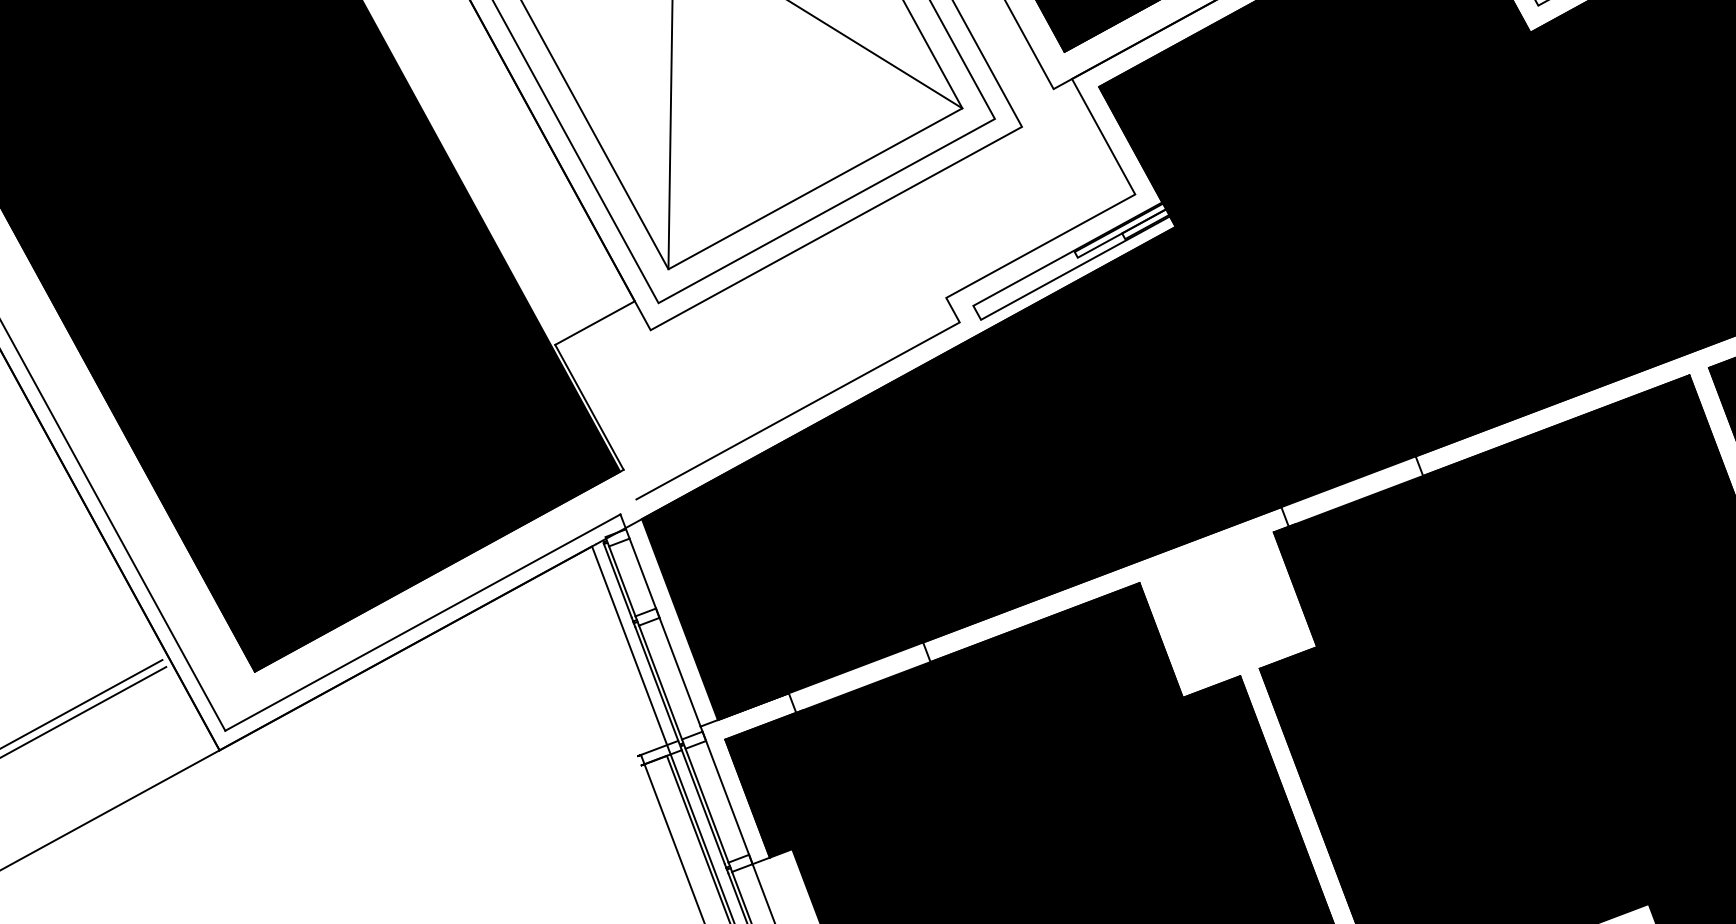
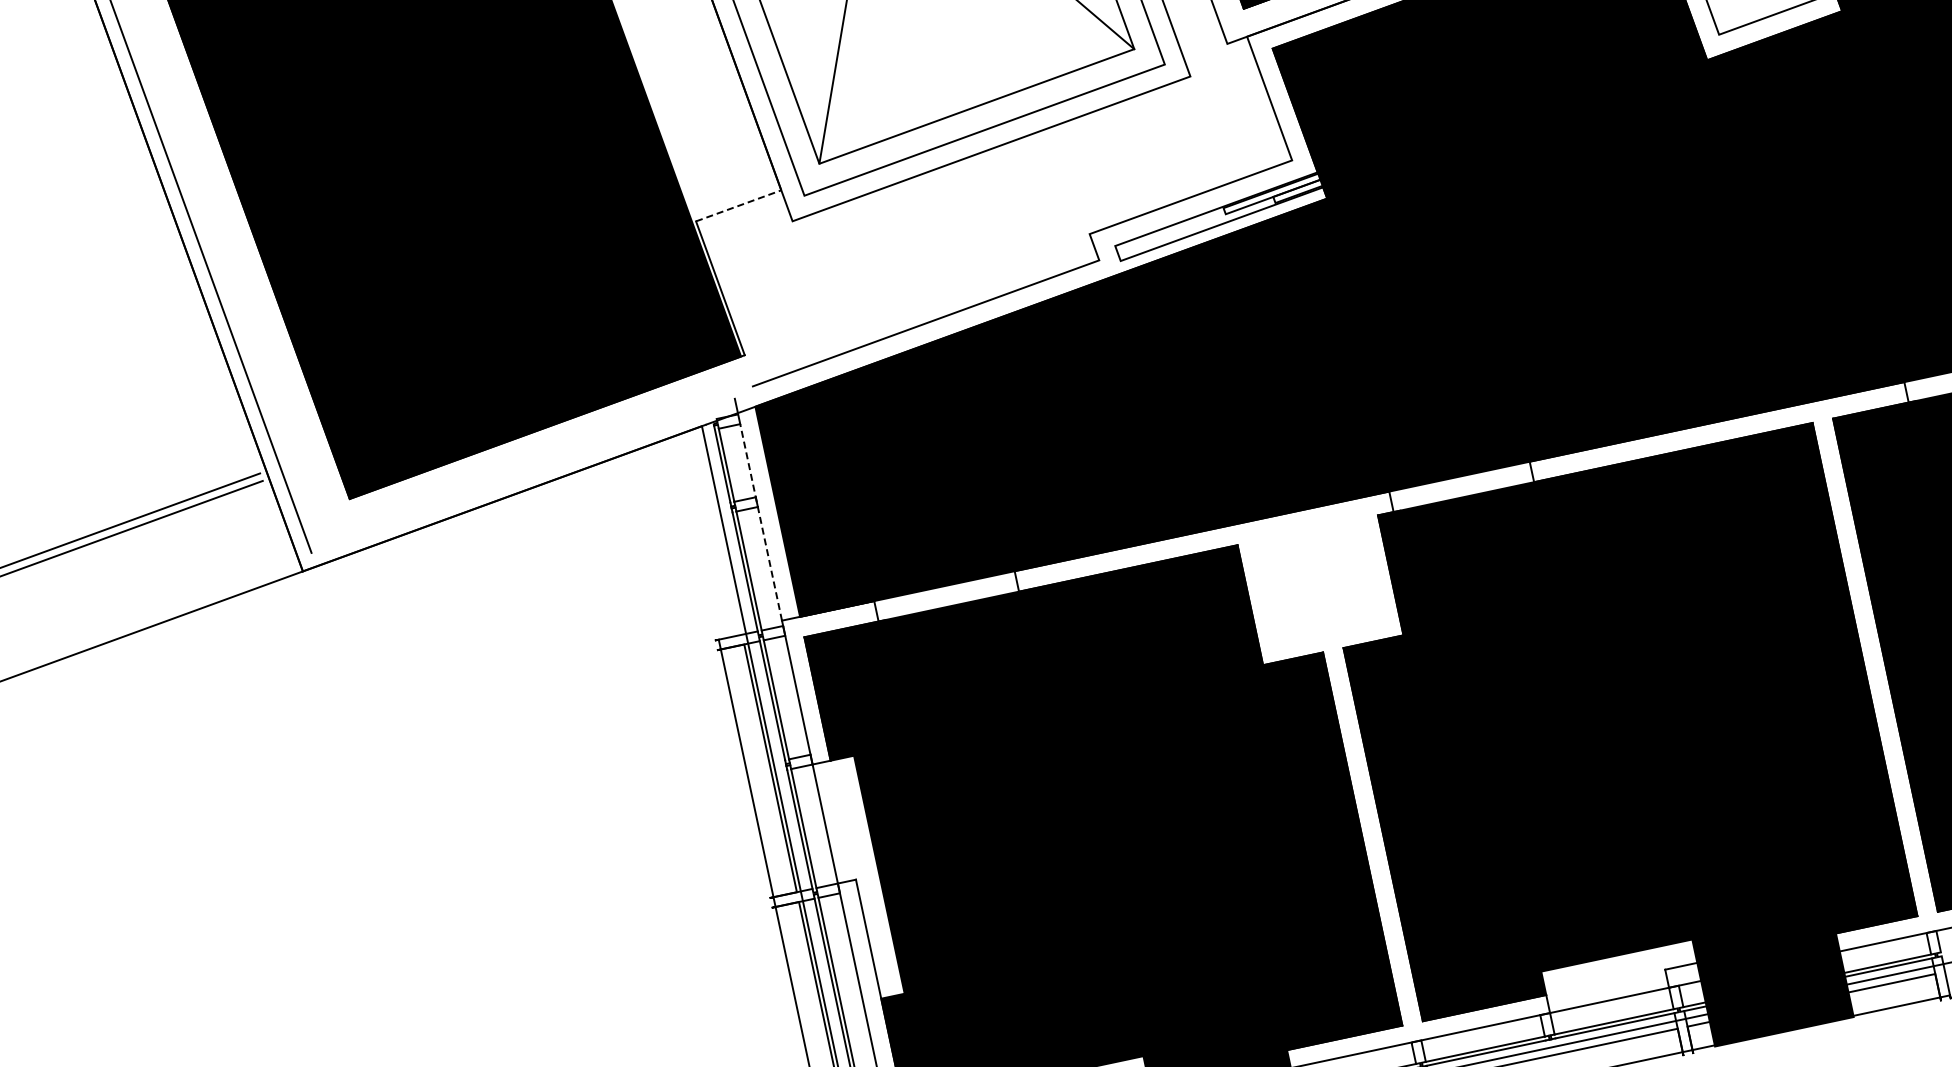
line: (595, 322) -> (739, 205), solid -> dashed
line: (422, 622) -> (522, 475), removed
line: (665, 631) -> (761, 521), solid -> dashed

